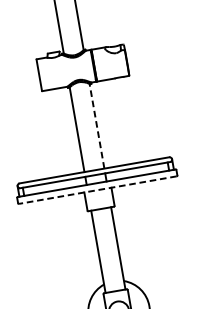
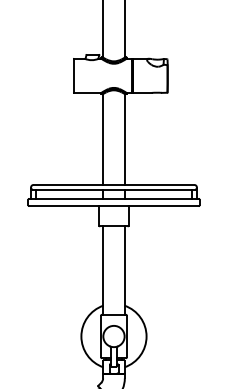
line: (96, 125) -> (124, 138), dashed -> solid
line: (98, 190) -> (114, 206), dashed -> solid

